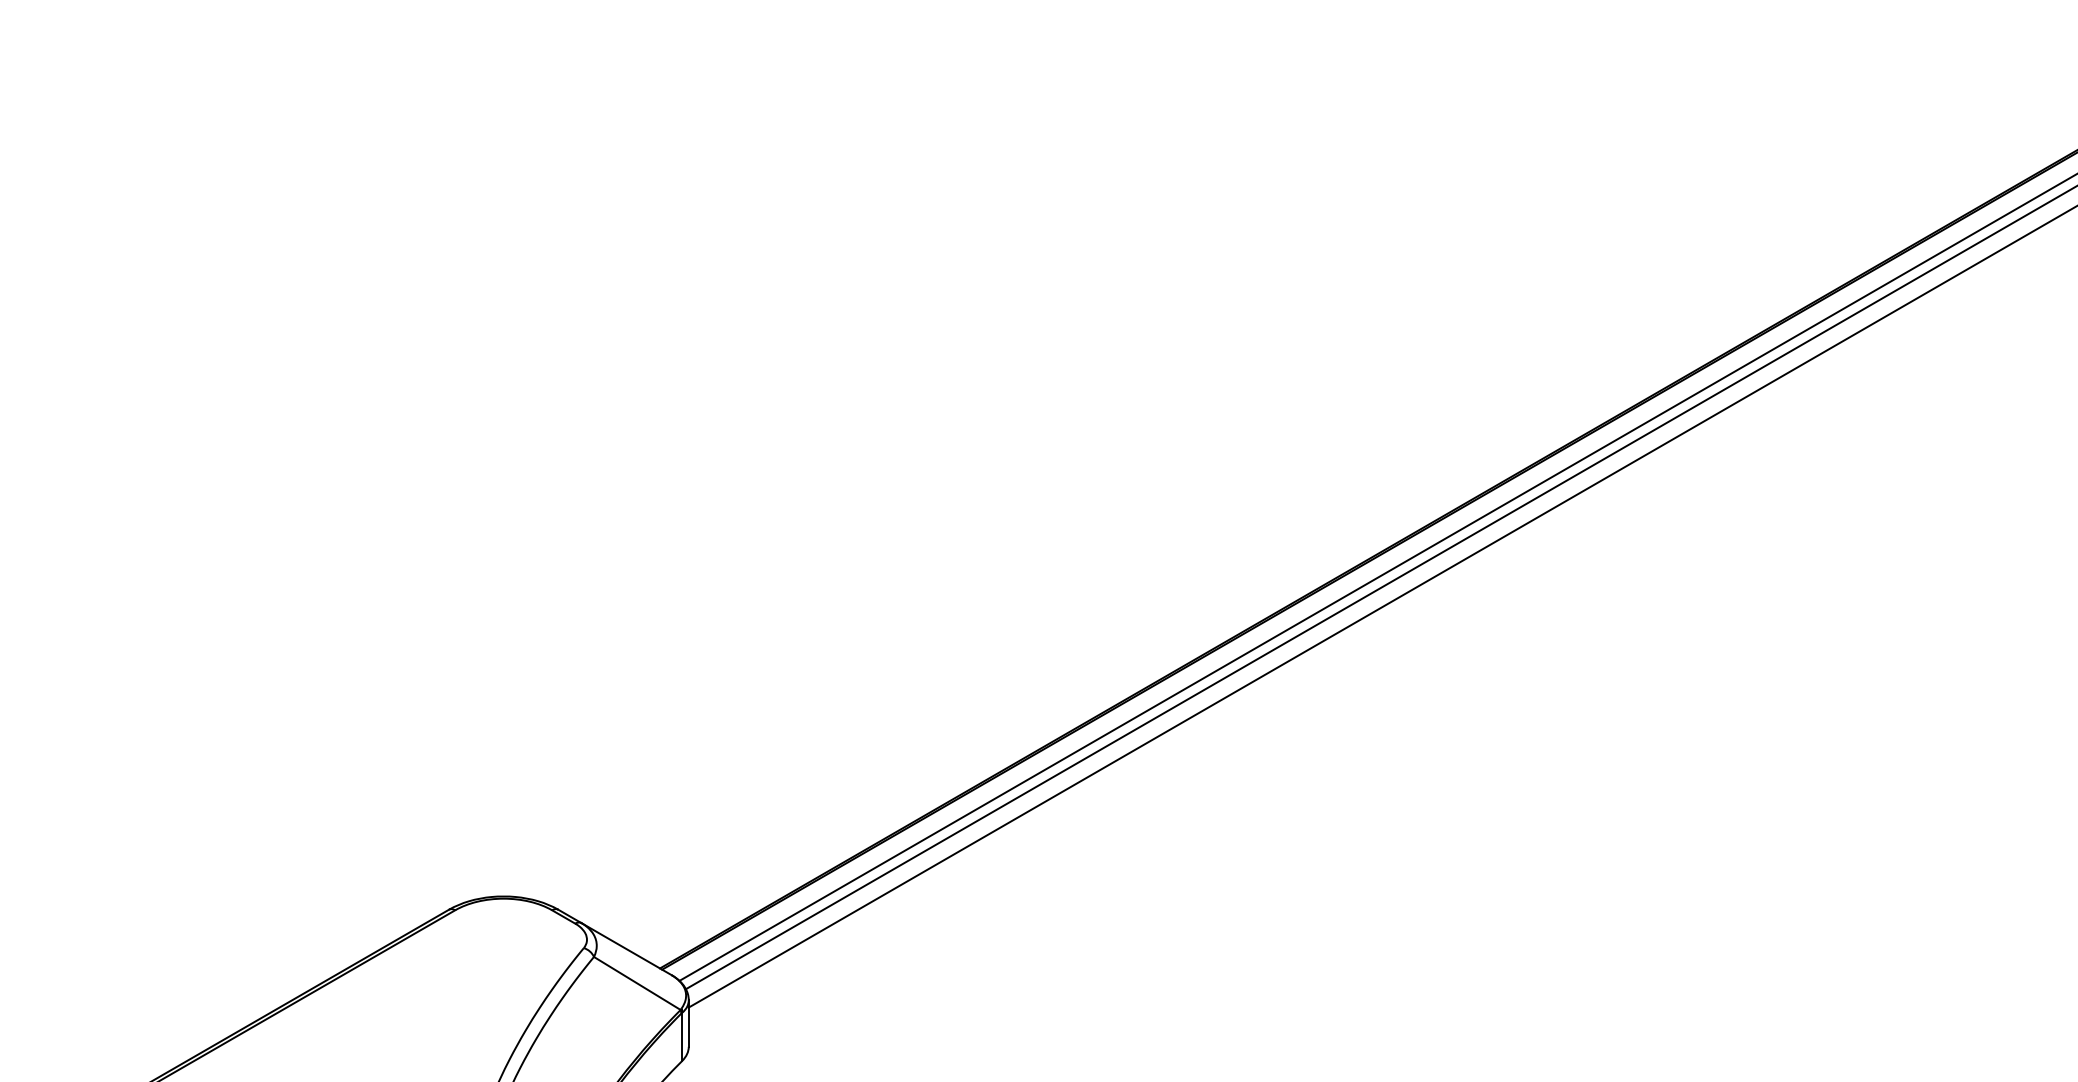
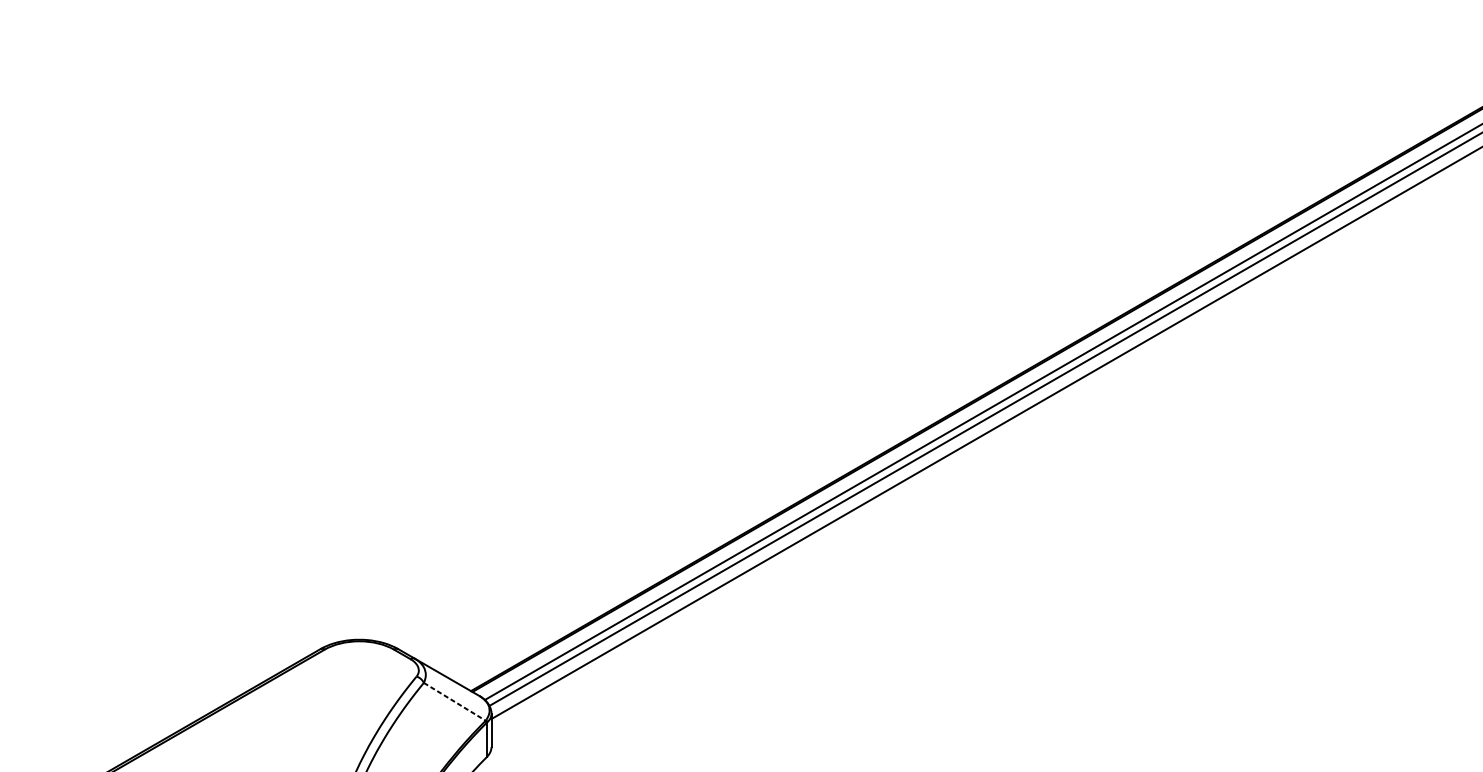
line: (637, 983) -> (454, 701), solid -> dashed

